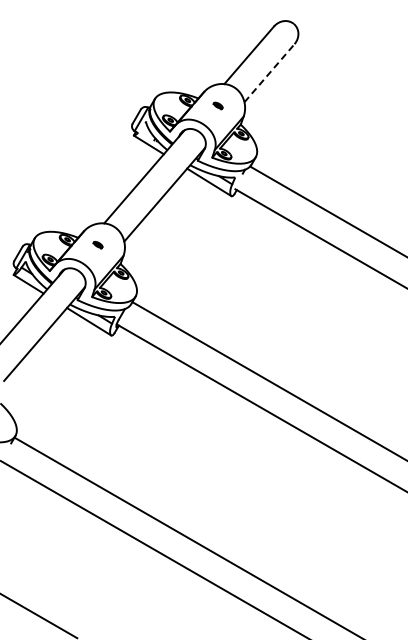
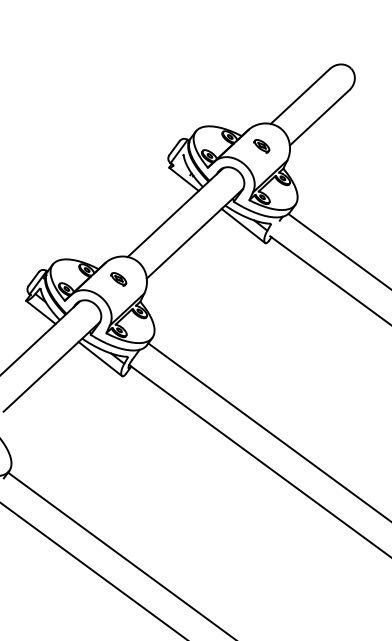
line: (269, 72) -> (319, 116), dashed -> solid
part: (217, 105) -> (261, 145), size x1.67
part: (97, 244) -> (118, 278), size x1.67

